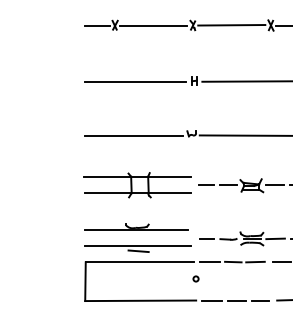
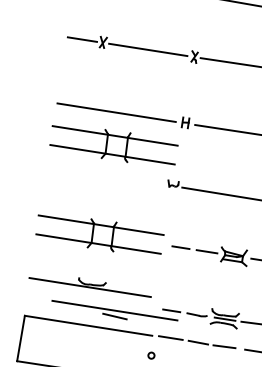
part: (137, 109) -> (113, 145), added
line: (133, 135) -> (104, 175), removed
part: (137, 248) -> (114, 313), moved

